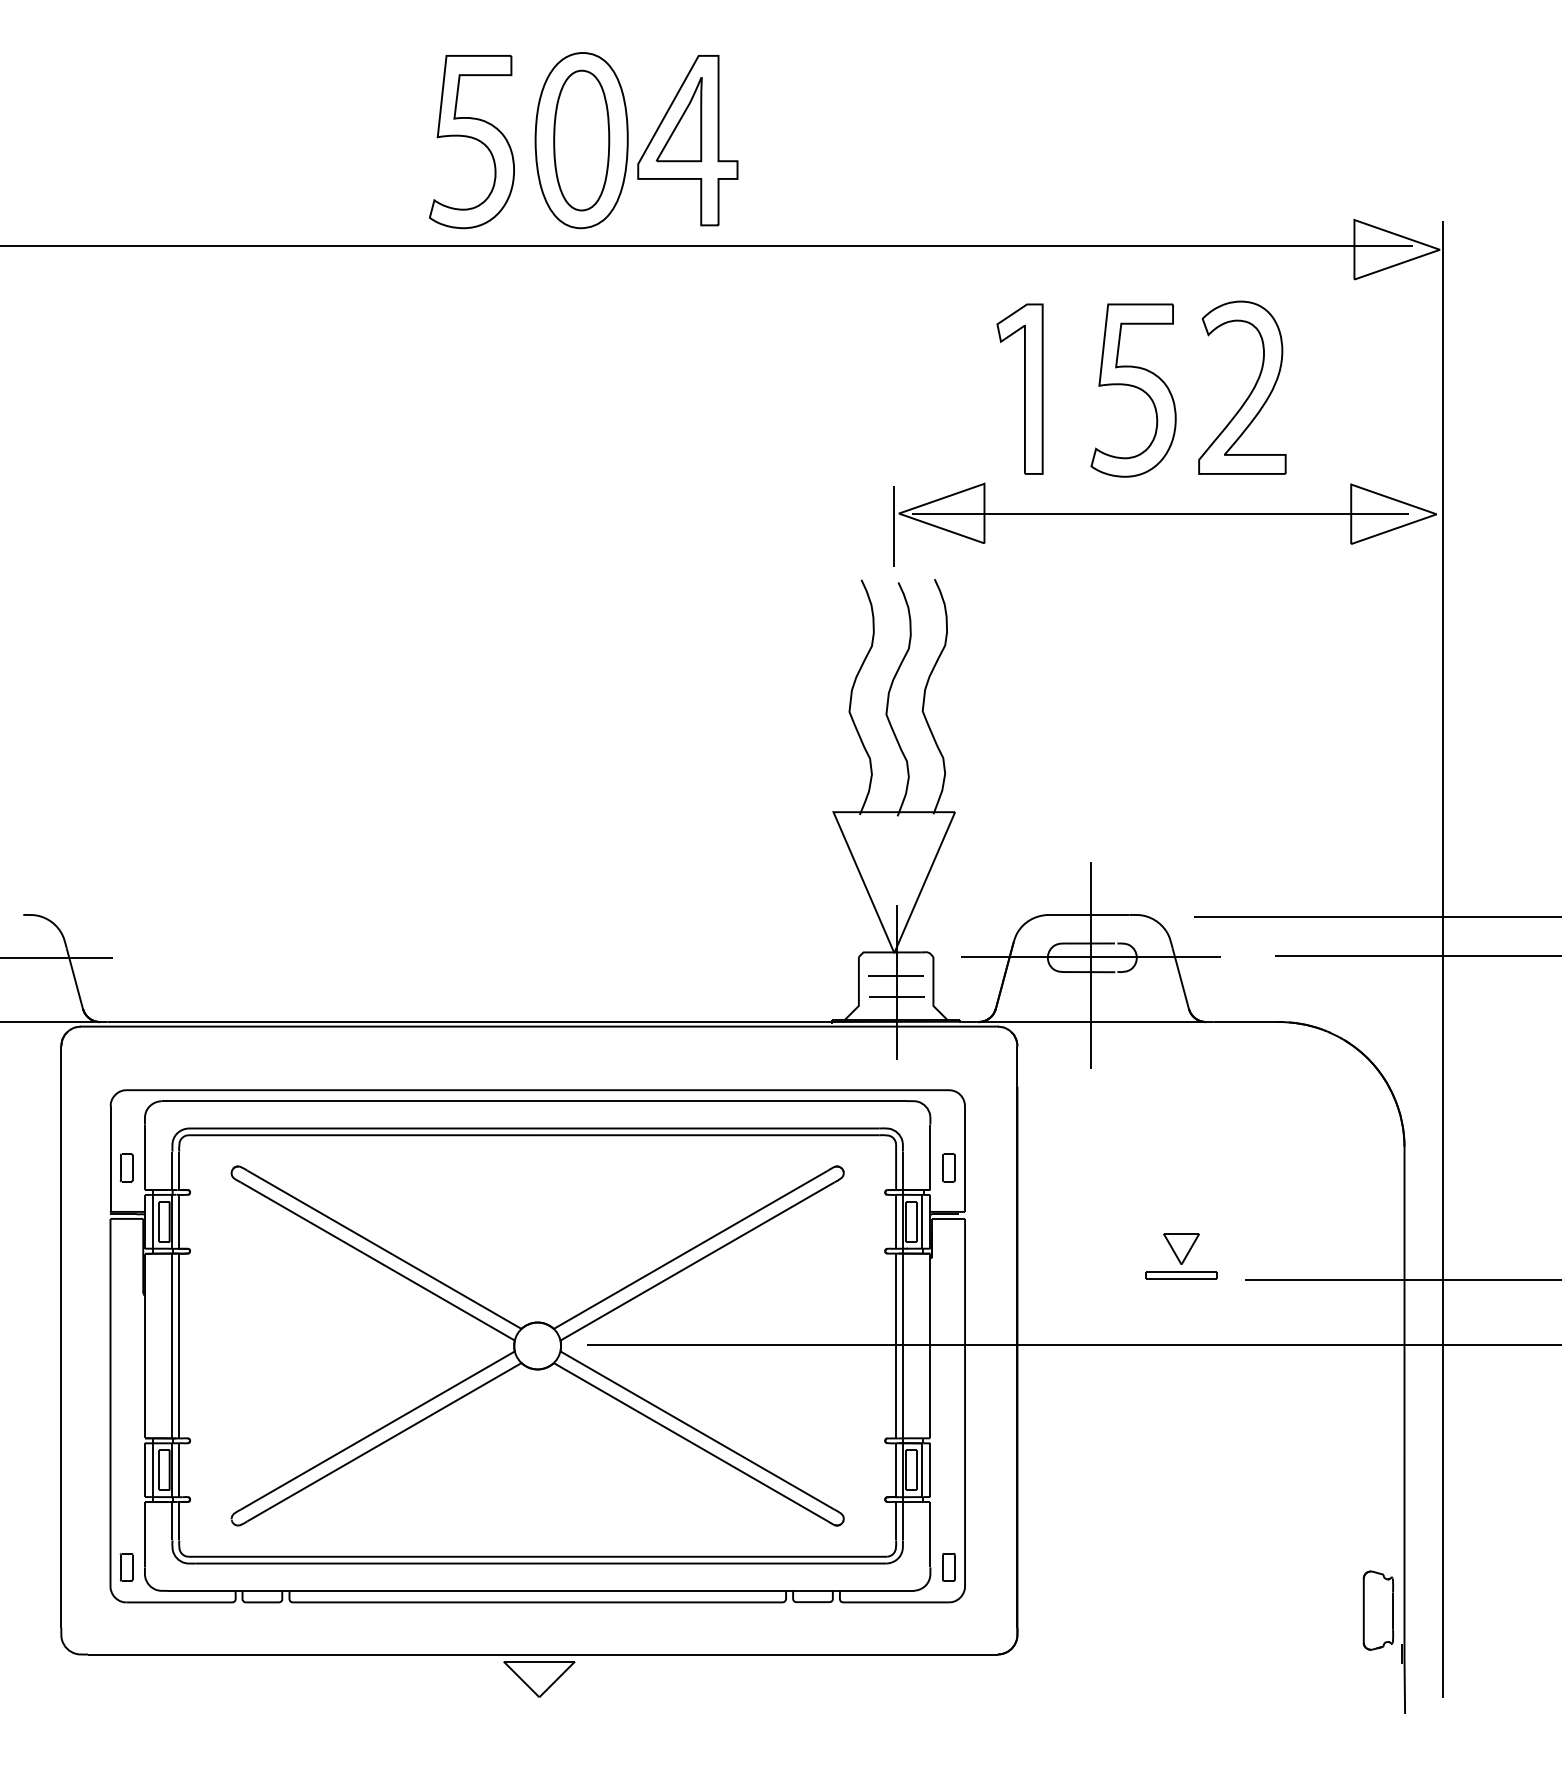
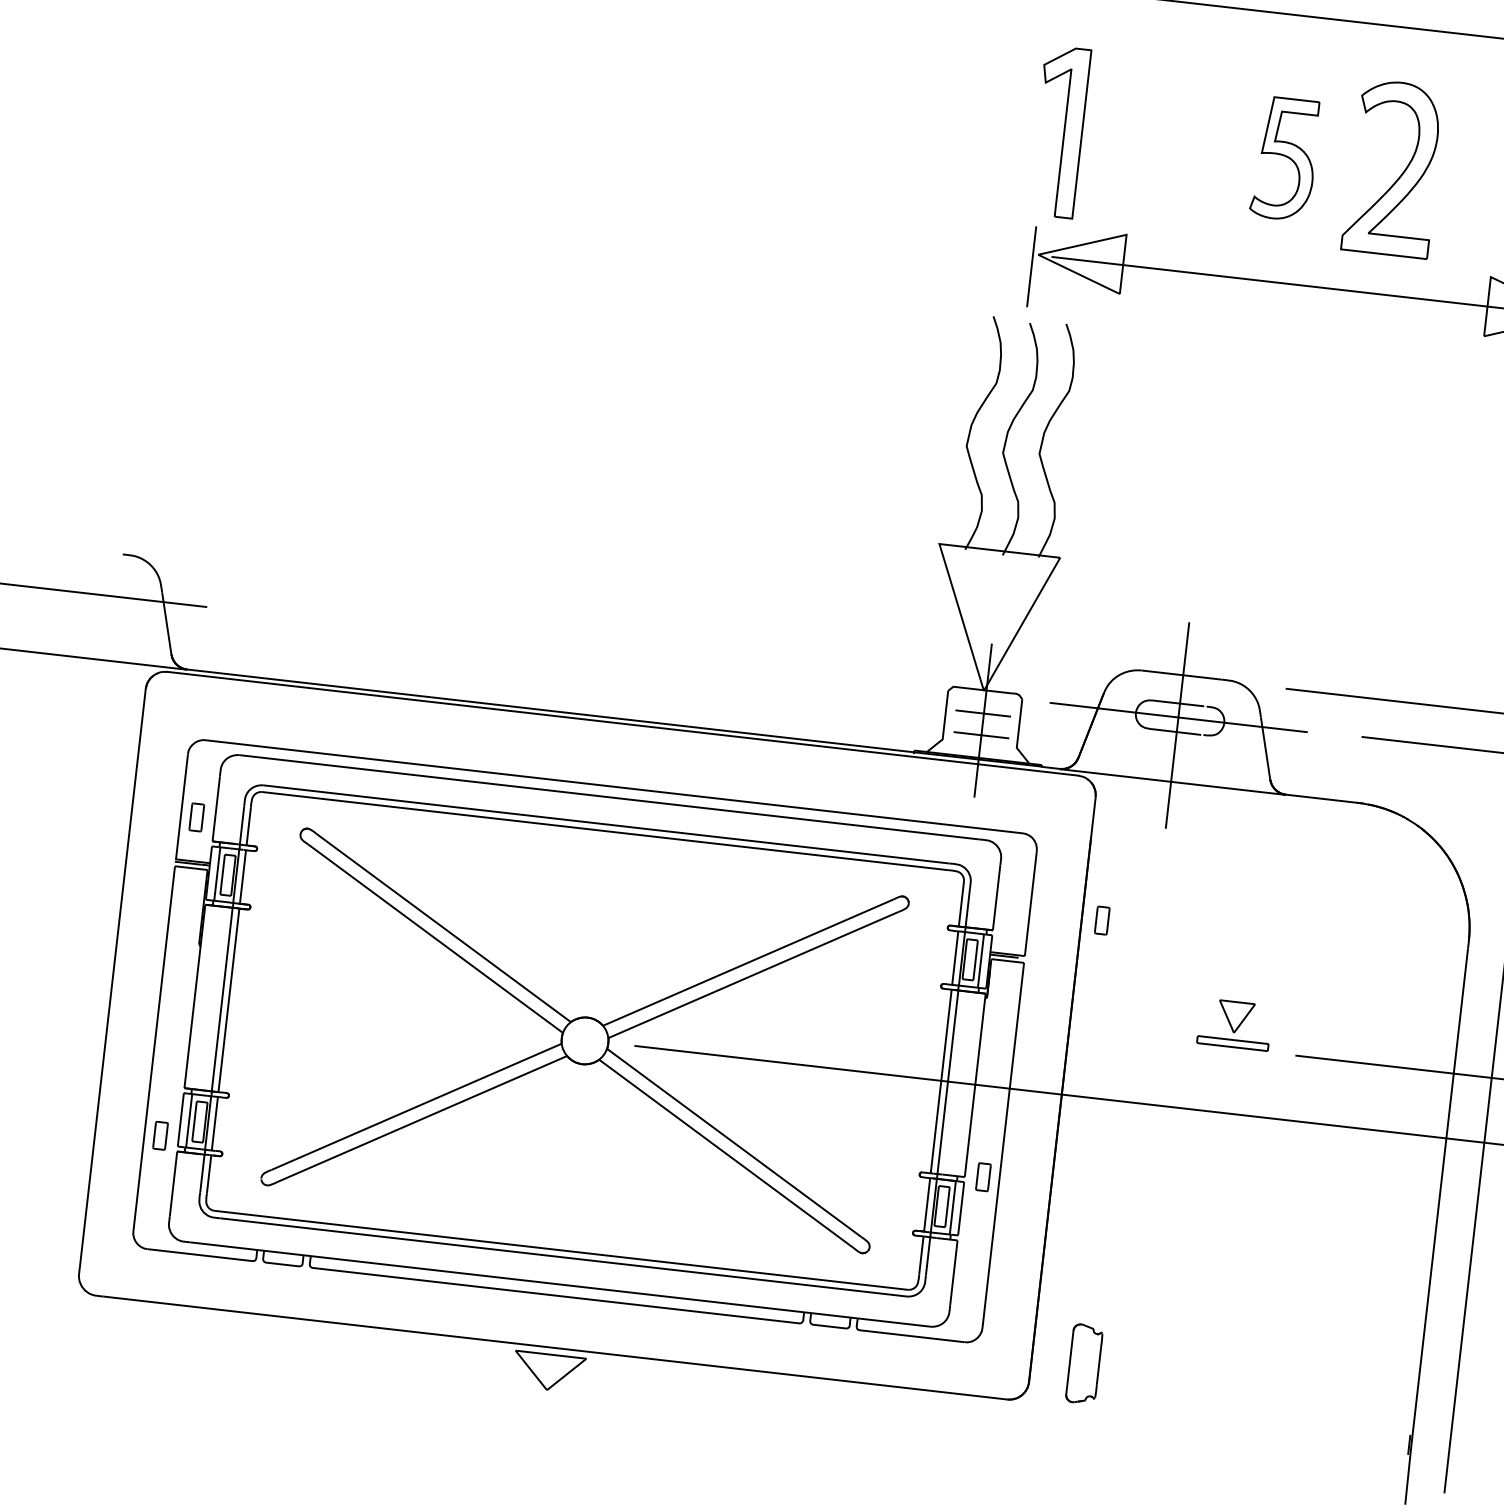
part: (1019, 388) -> (1058, 131), moved
part: (1133, 390) -> (1285, 159), size x0.7
part: (948, 1167) -> (1101, 920), moved
part: (126, 1567) -> (160, 1135), moved
part: (948, 1567) -> (983, 1177), moved
part: (1378, 1610) -> (1084, 1364), moved

